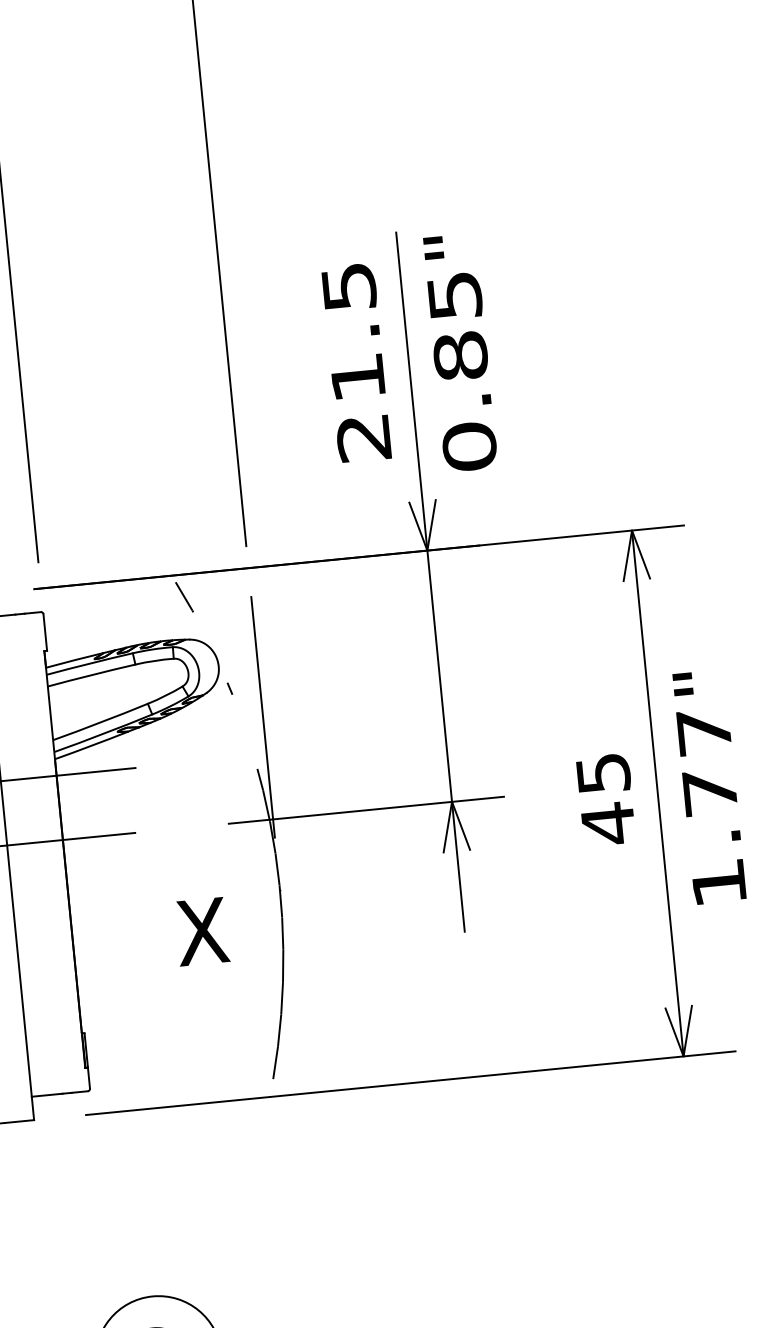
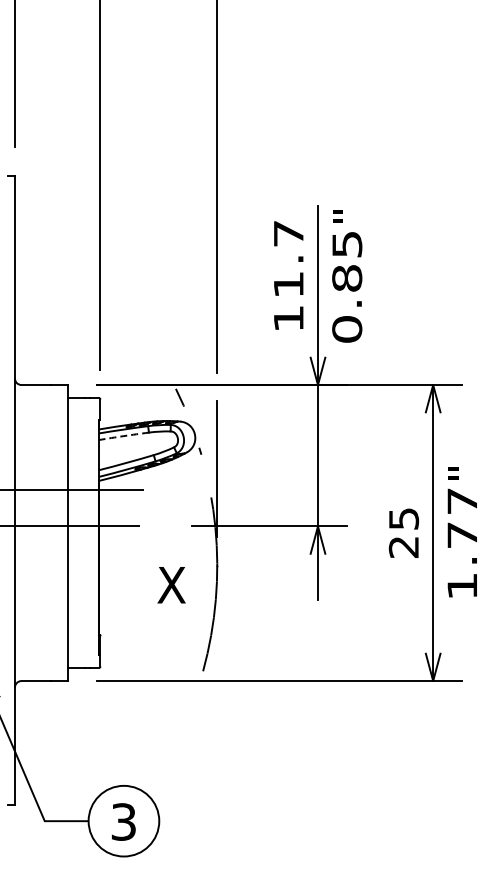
text: (356, 362) -> (288, 276), 21.5 -> 11.7
arc: (90, 675) -> (123, 436), solid -> dashed
text: (607, 824) -> (403, 547), 45 -> 25

